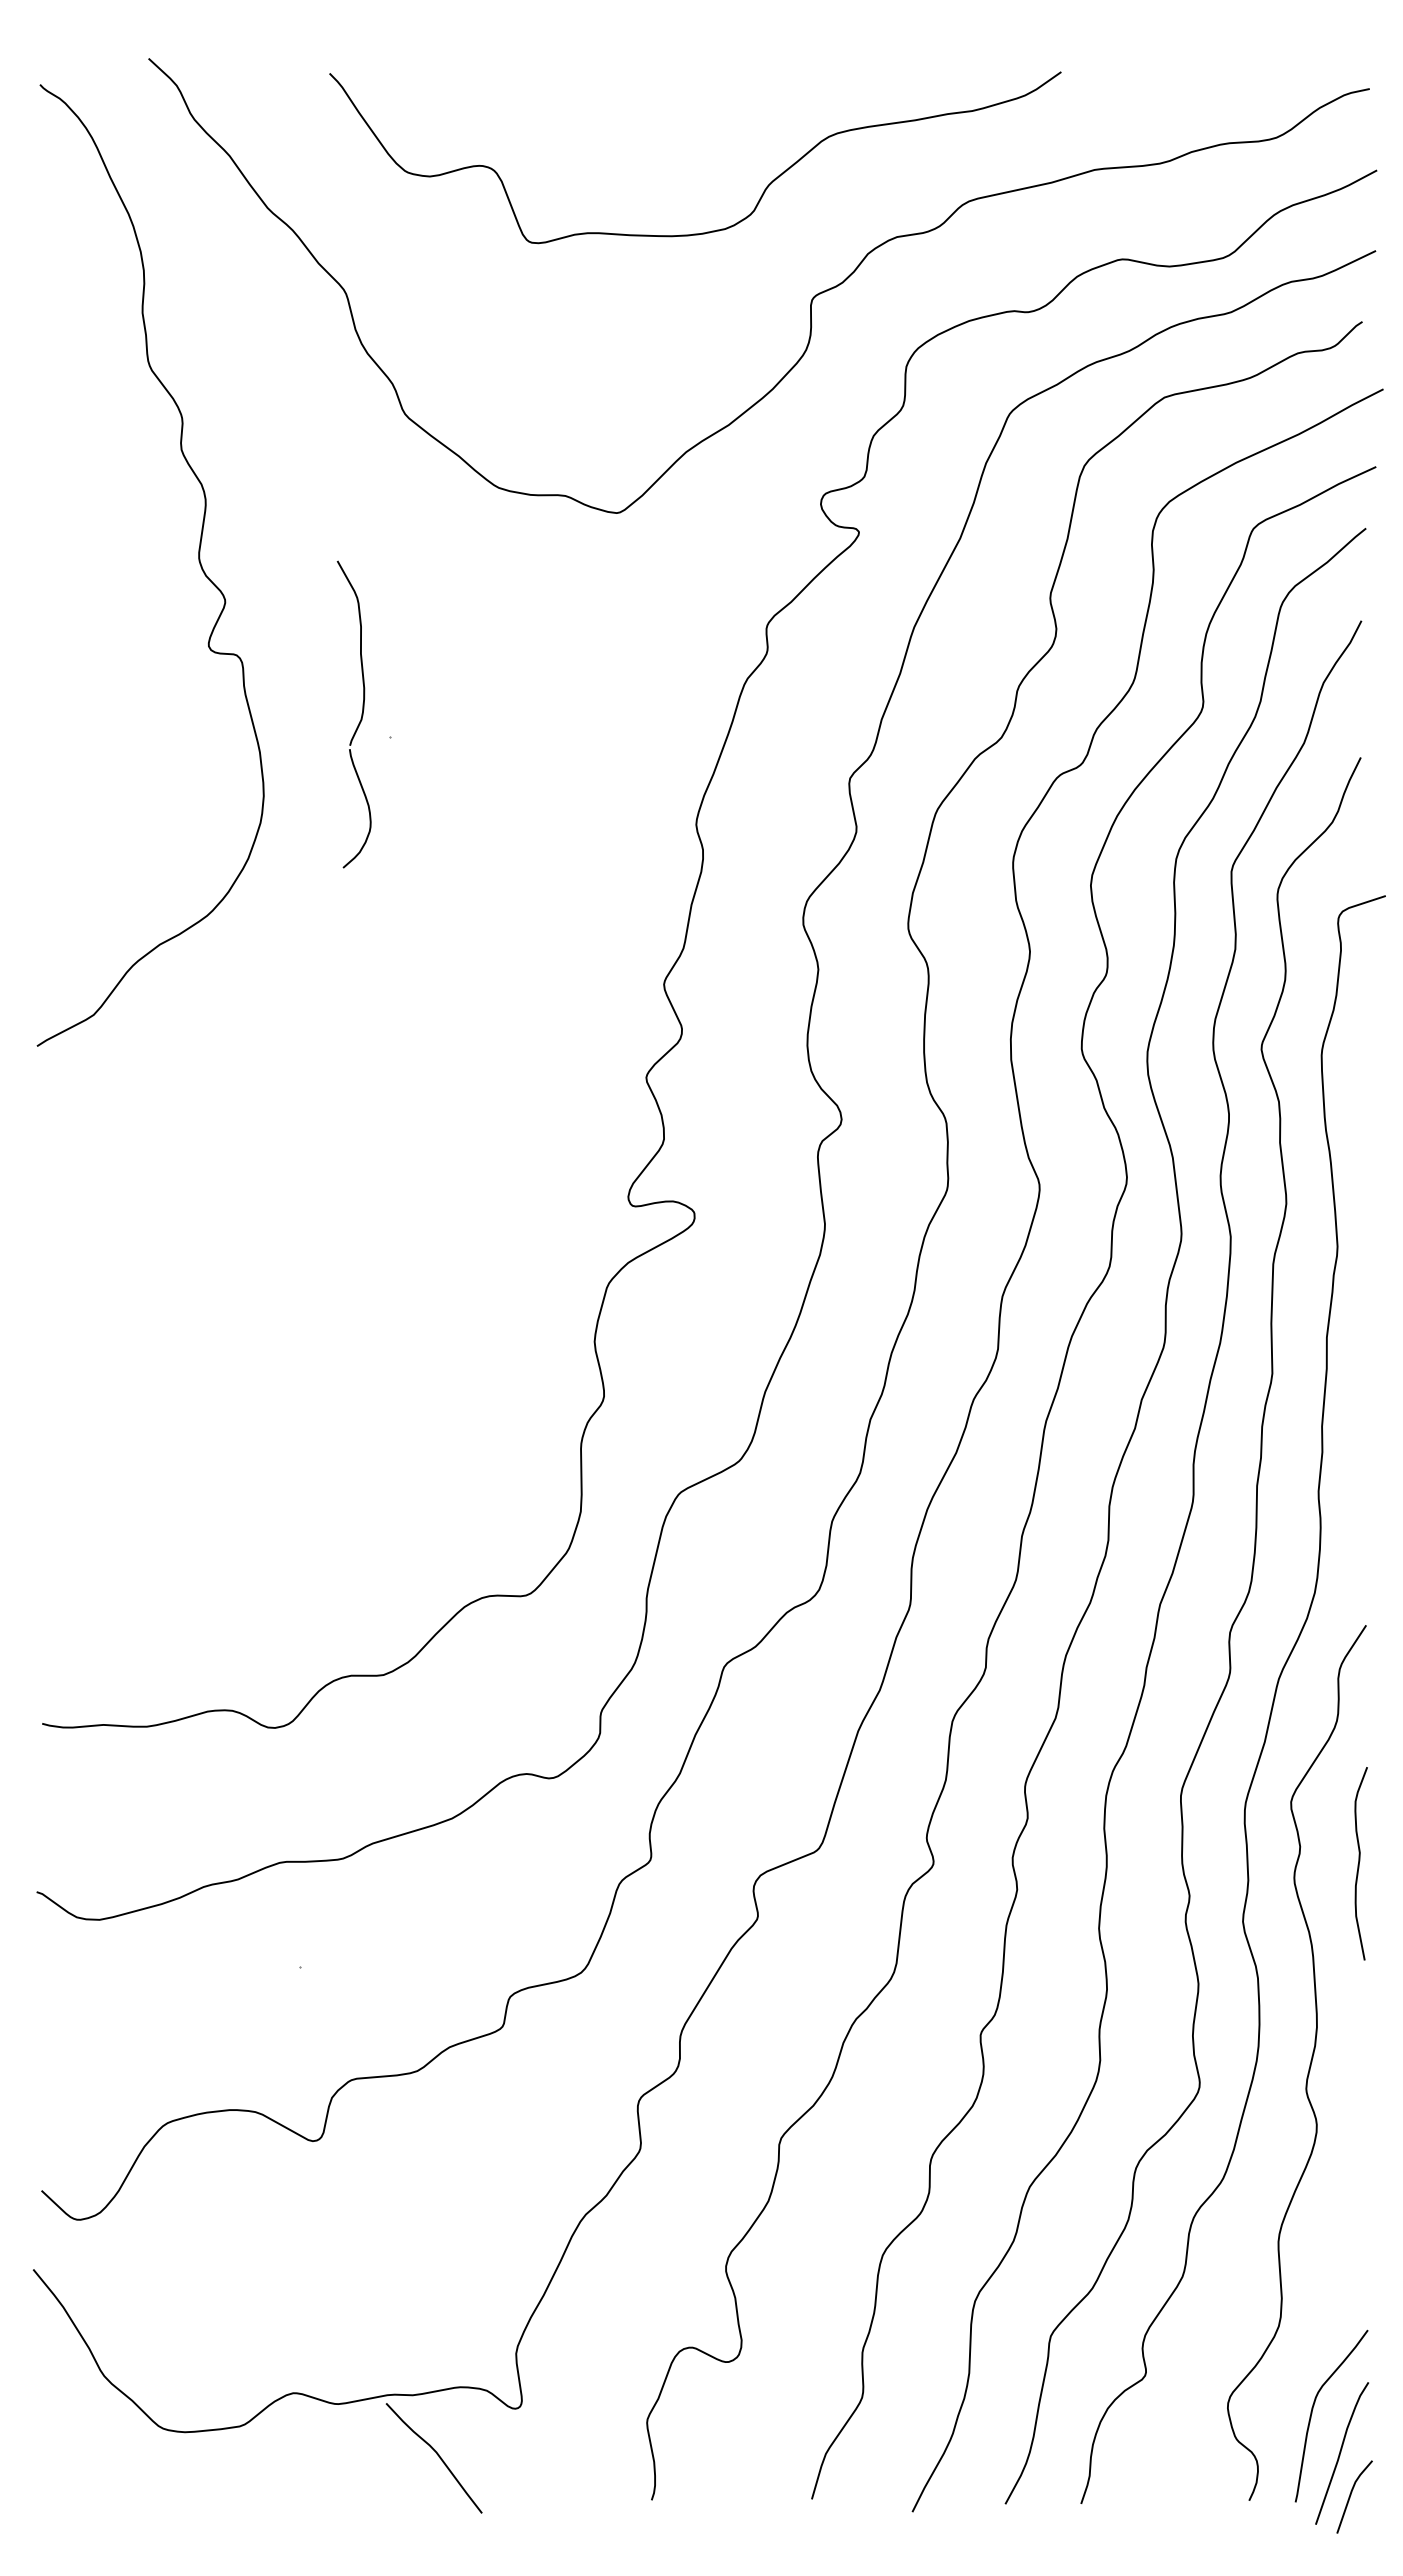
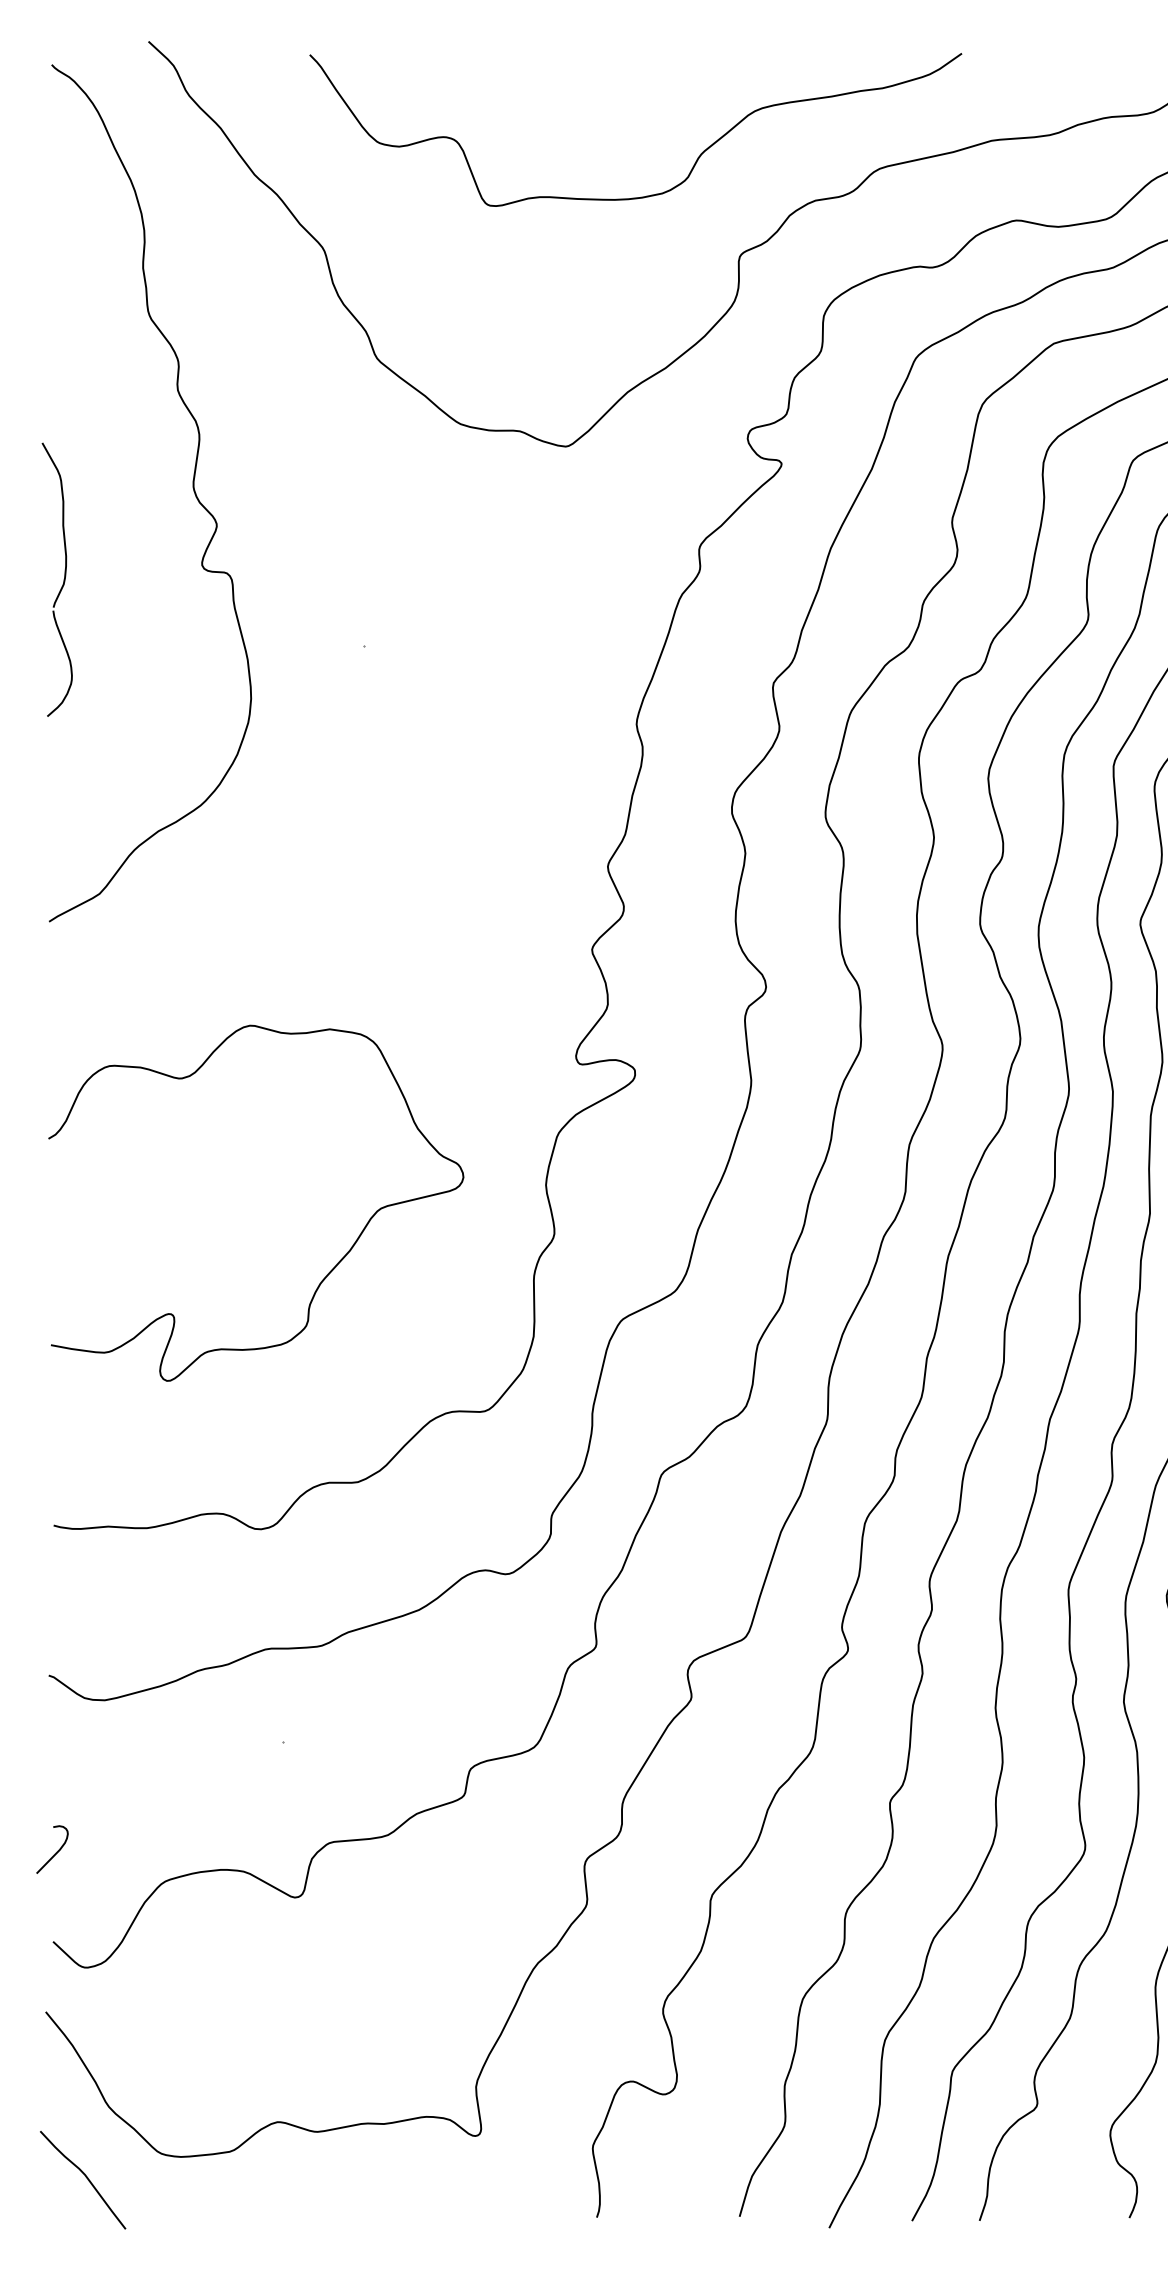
part: (361, 714) -> (63, 579), moved
curve: (355, 1434) -> (332, 1267), added
curve: (45, 2089) -> (56, 1851), added
curve: (436, 2454) -> (85, 2176), moved

